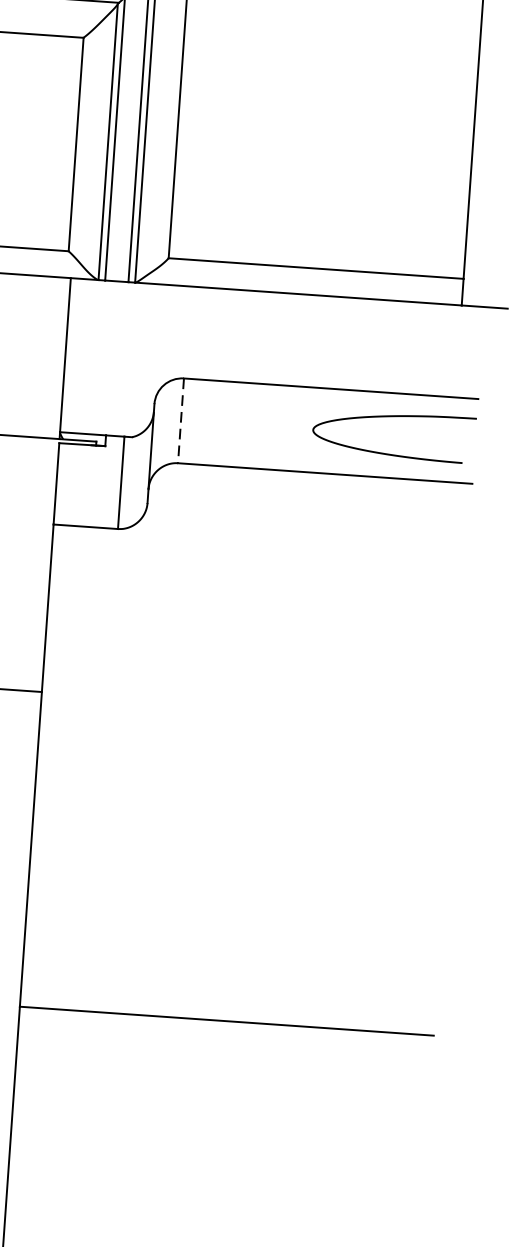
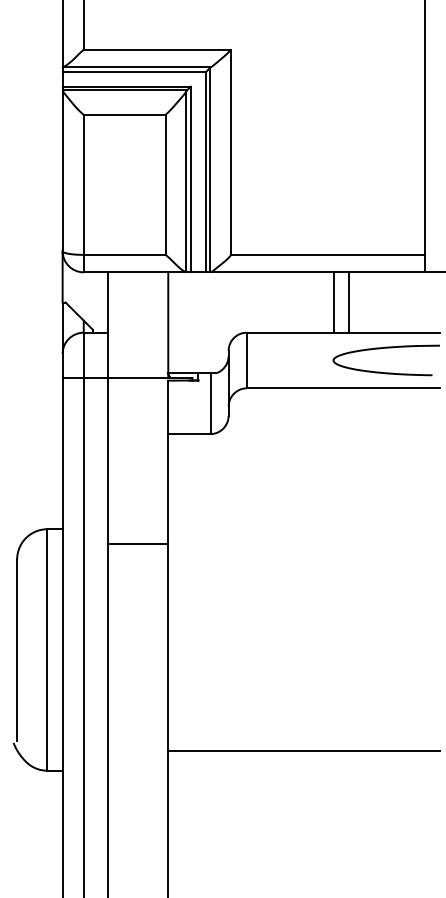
line: (320, 341) -> (334, 302), added
line: (343, 343) -> (349, 302), added
line: (180, 420) -> (246, 360), dashed -> solid

